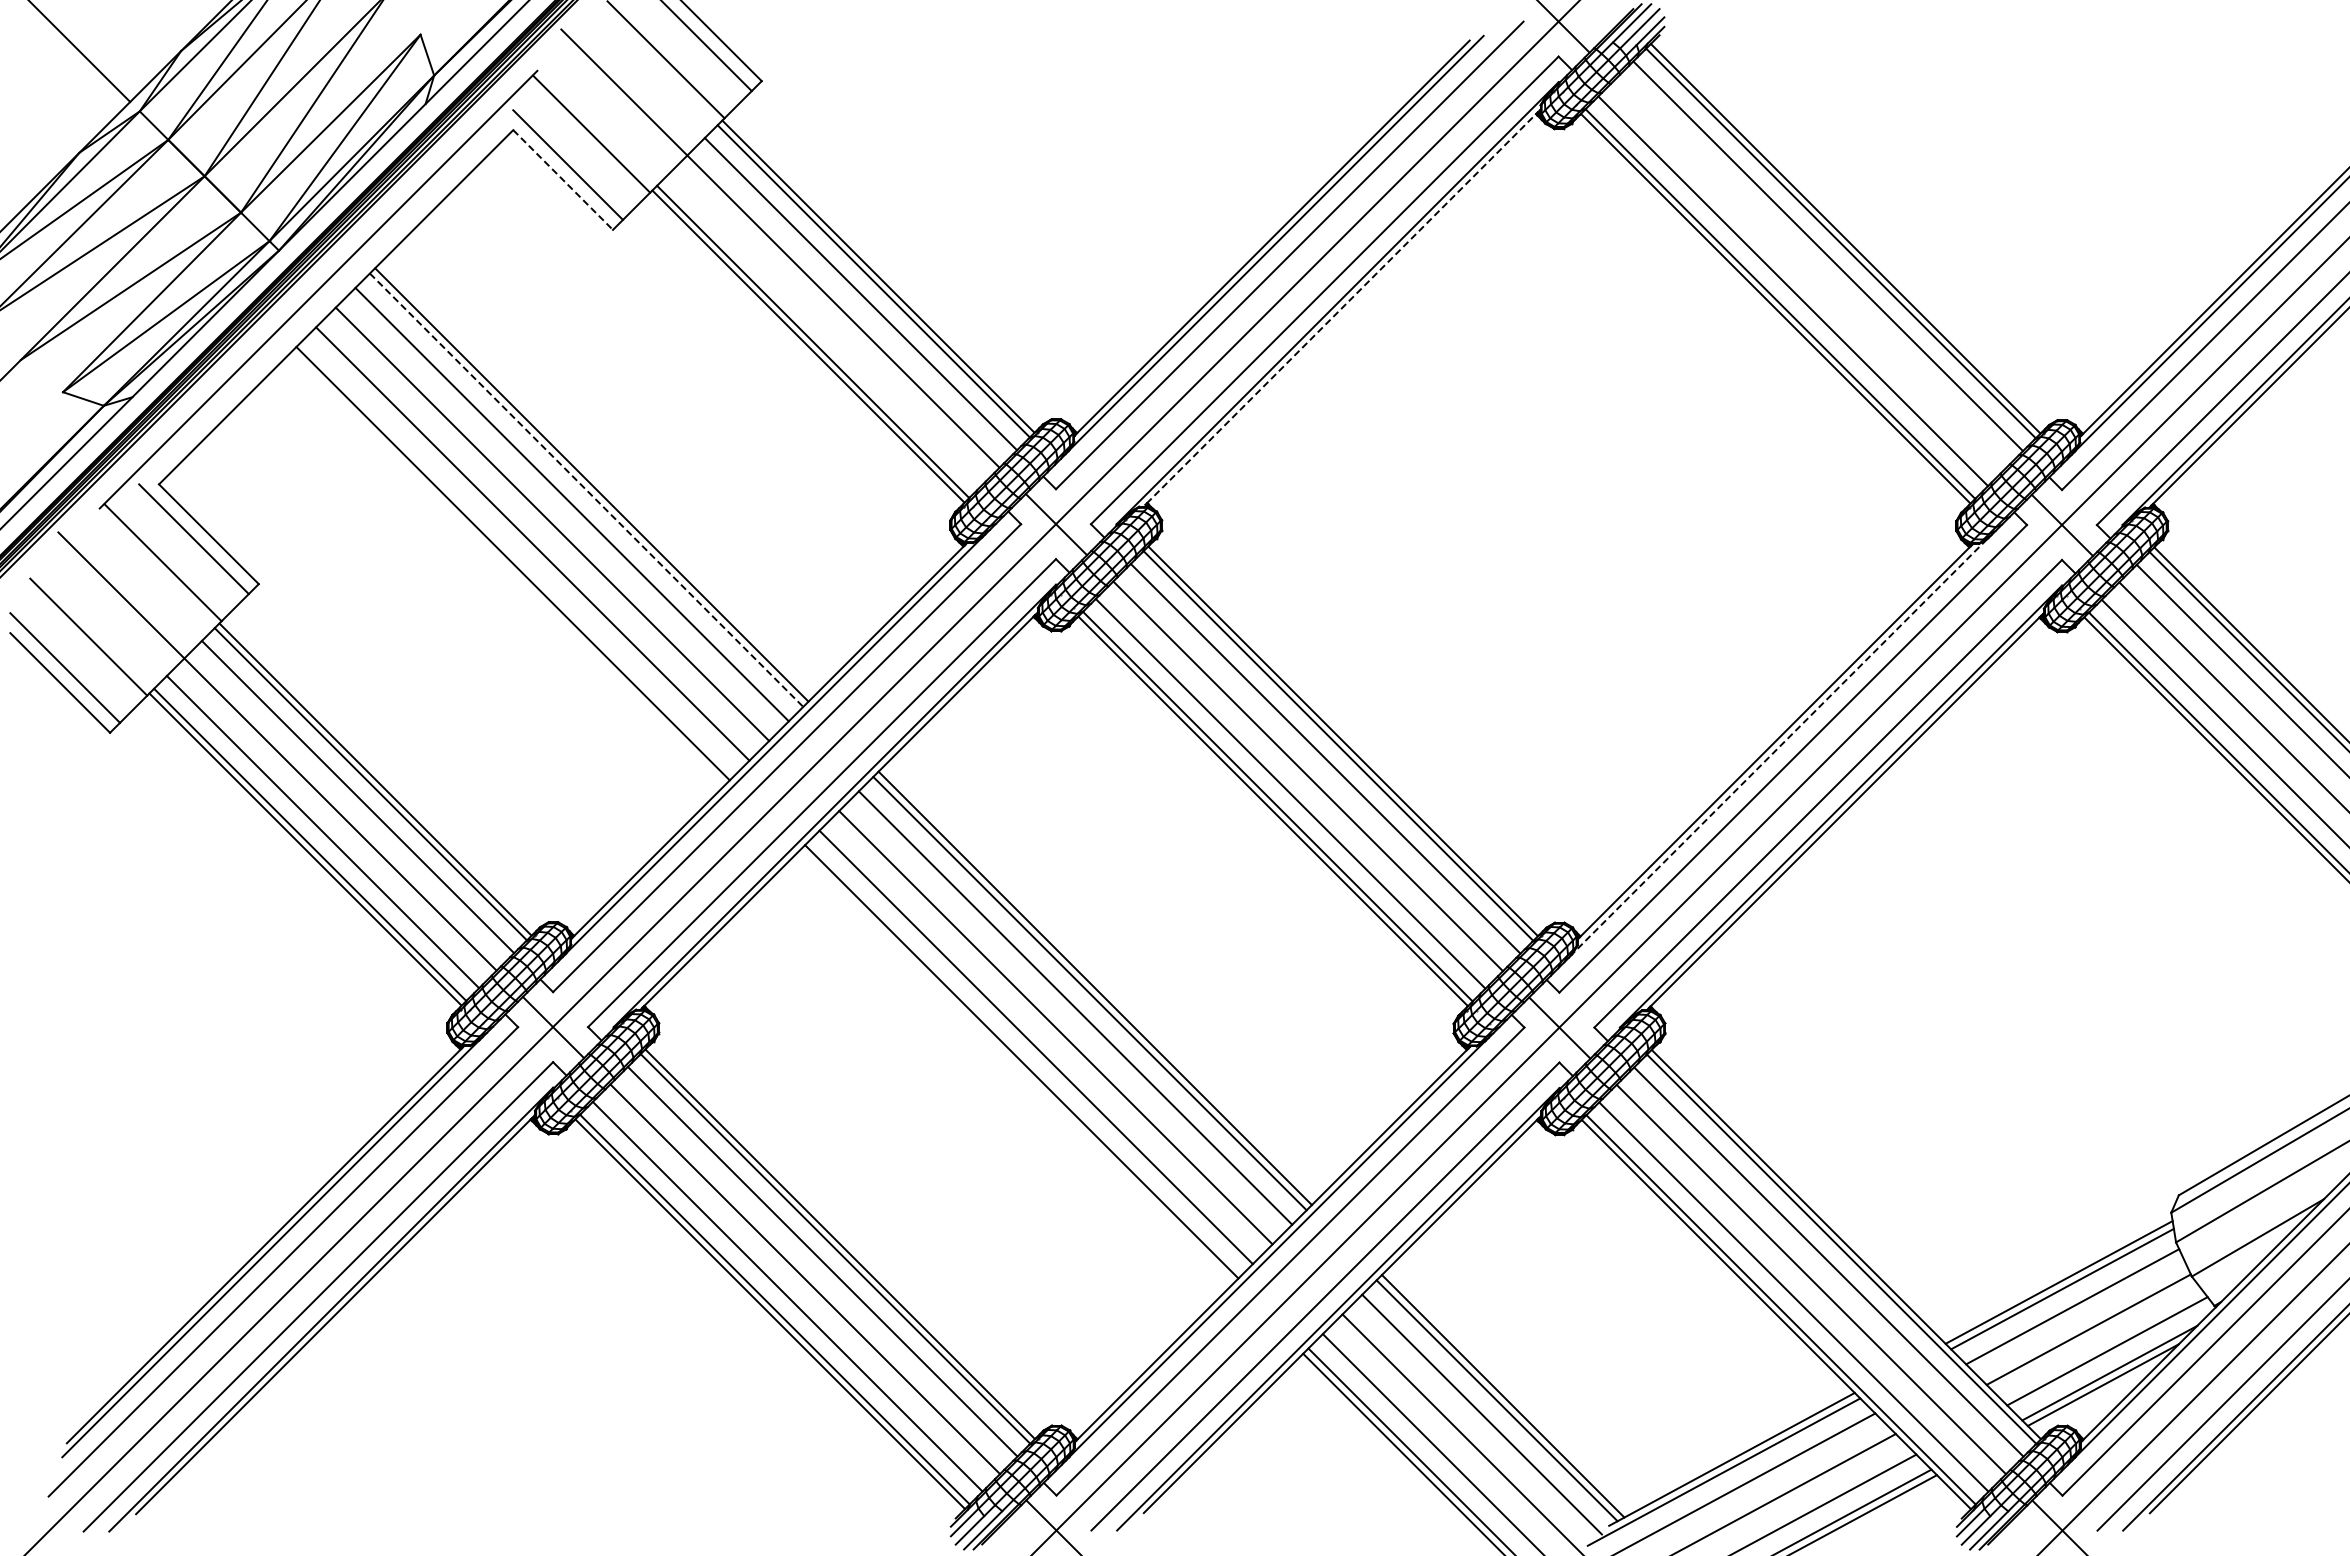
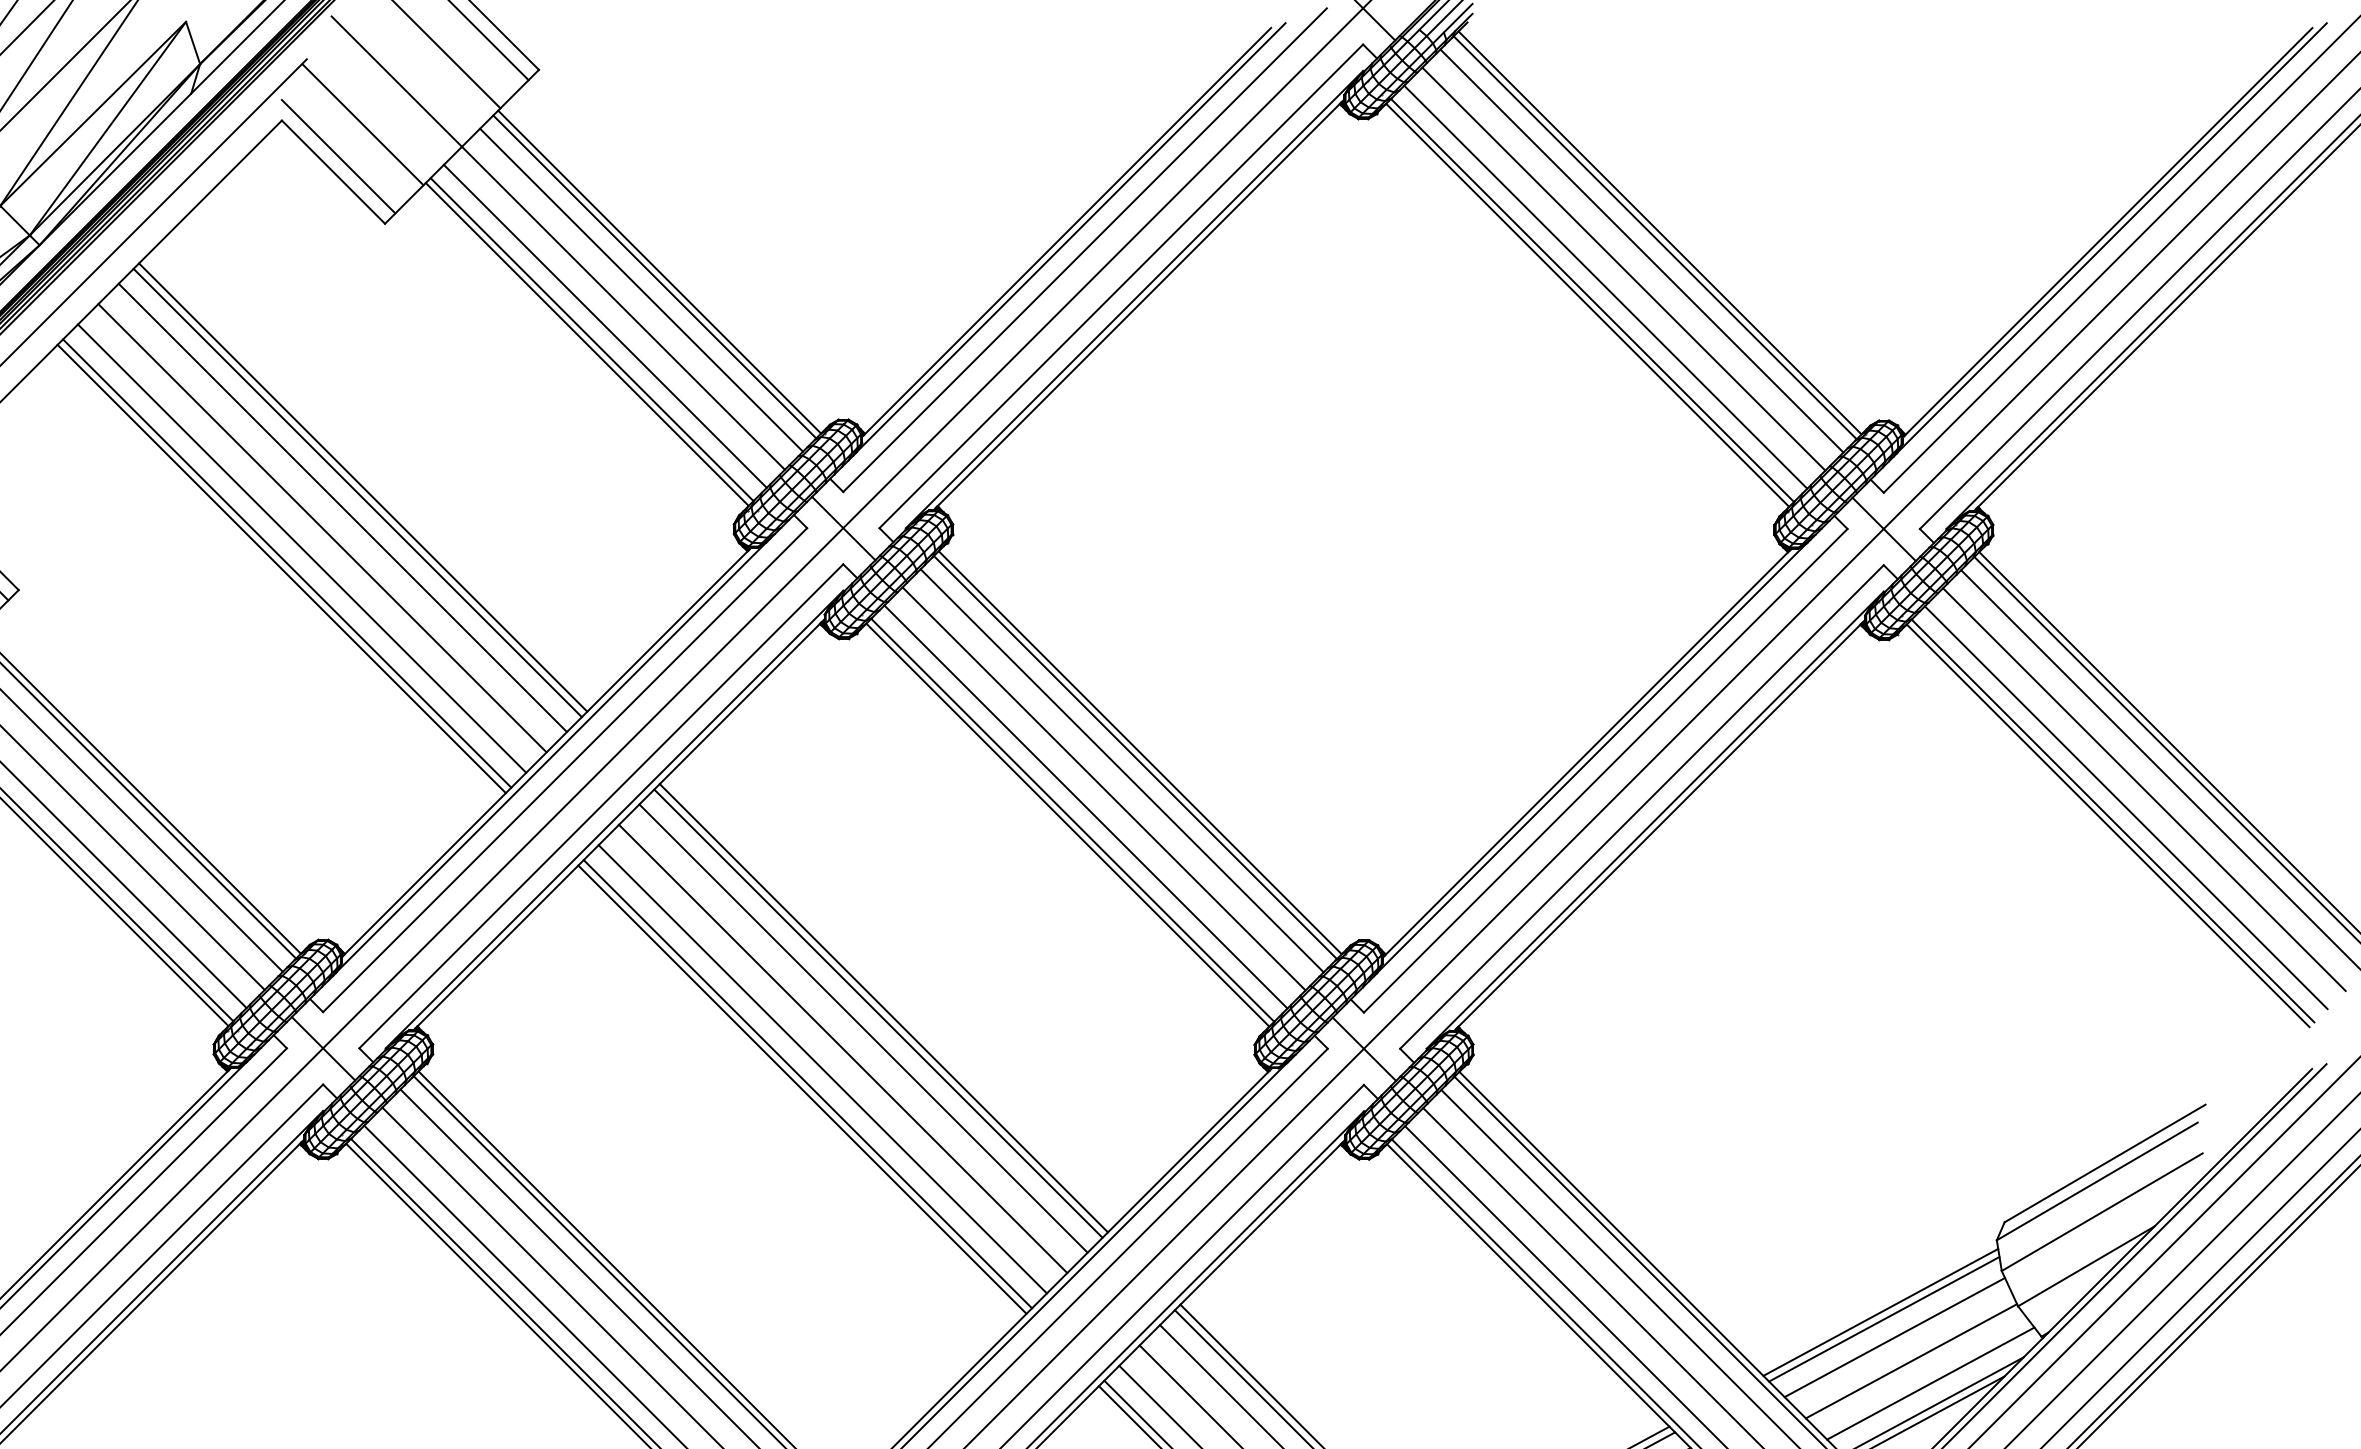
line: (563, 180) -> (333, 172), dashed -> solid
line: (1810, 273) -> (1623, 268), added
line: (1341, 308) -> (1138, 305), dashed -> solid
line: (825, 329) -> (604, 326), added
line: (586, 490) -> (357, 493), dashed -> solid
line: (518, 558) -> (287, 563), added
line: (1780, 746) -> (1592, 758), dashed -> solid
line: (1016, 1066) -> (802, 1089), added

